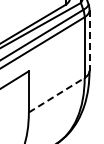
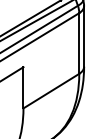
line: (89, 40) -> (84, 36), dashed -> solid
line: (56, 95) -> (51, 91), dashed -> solid

